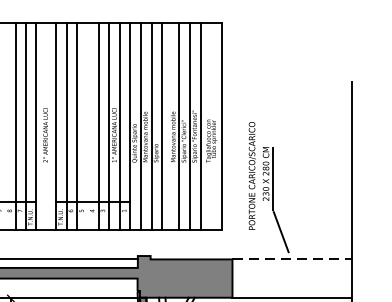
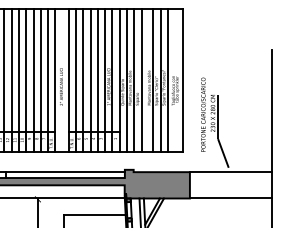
line: (4, 126) -> (33, 80), added
line: (87, 126) -> (90, 80), added
line: (291, 259) -> (230, 172), dashed -> solid

